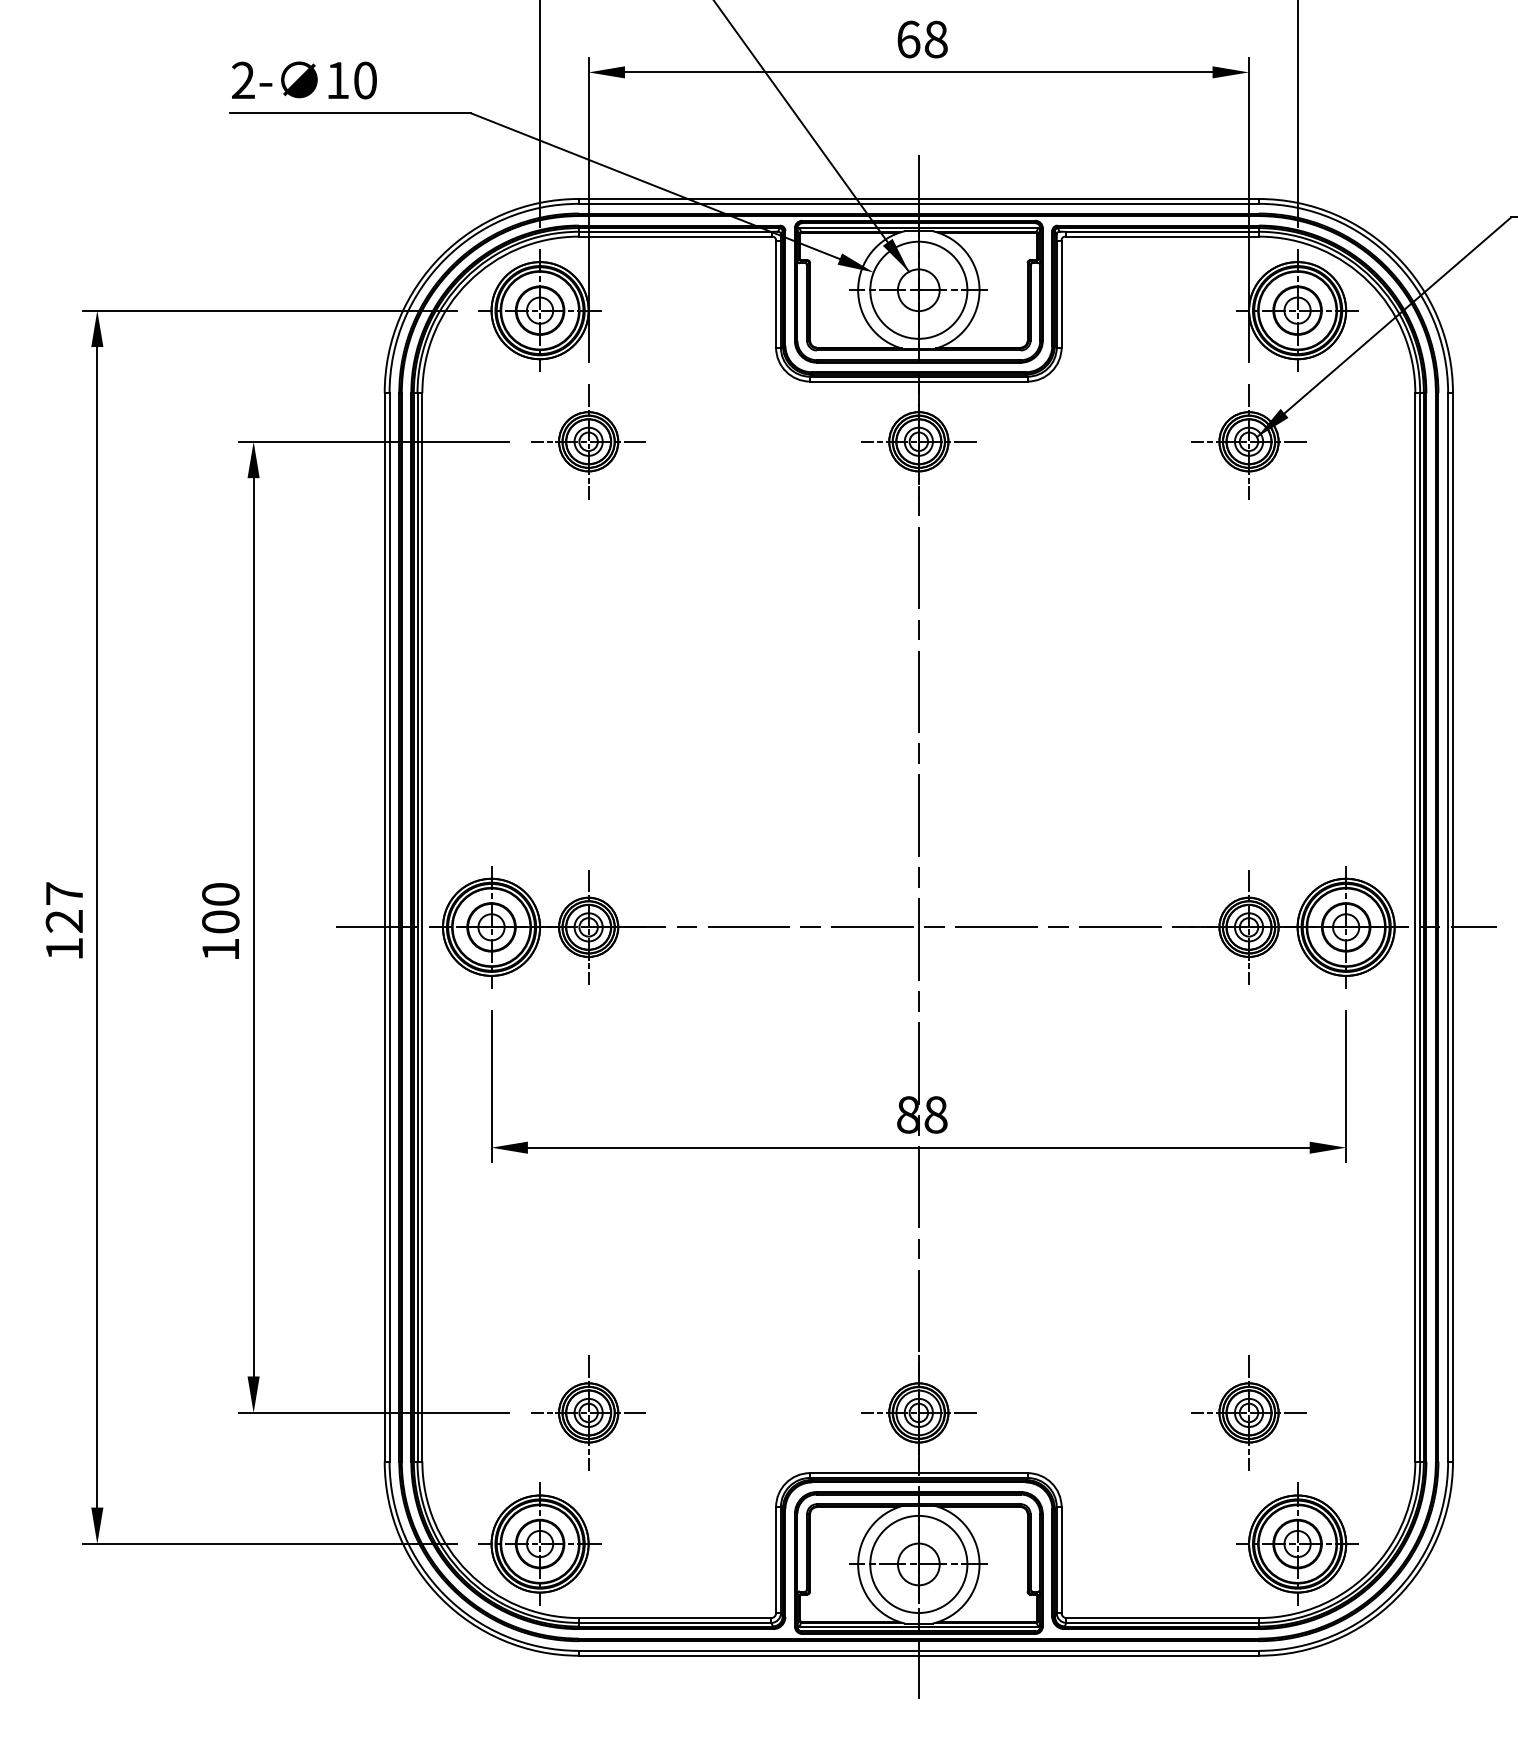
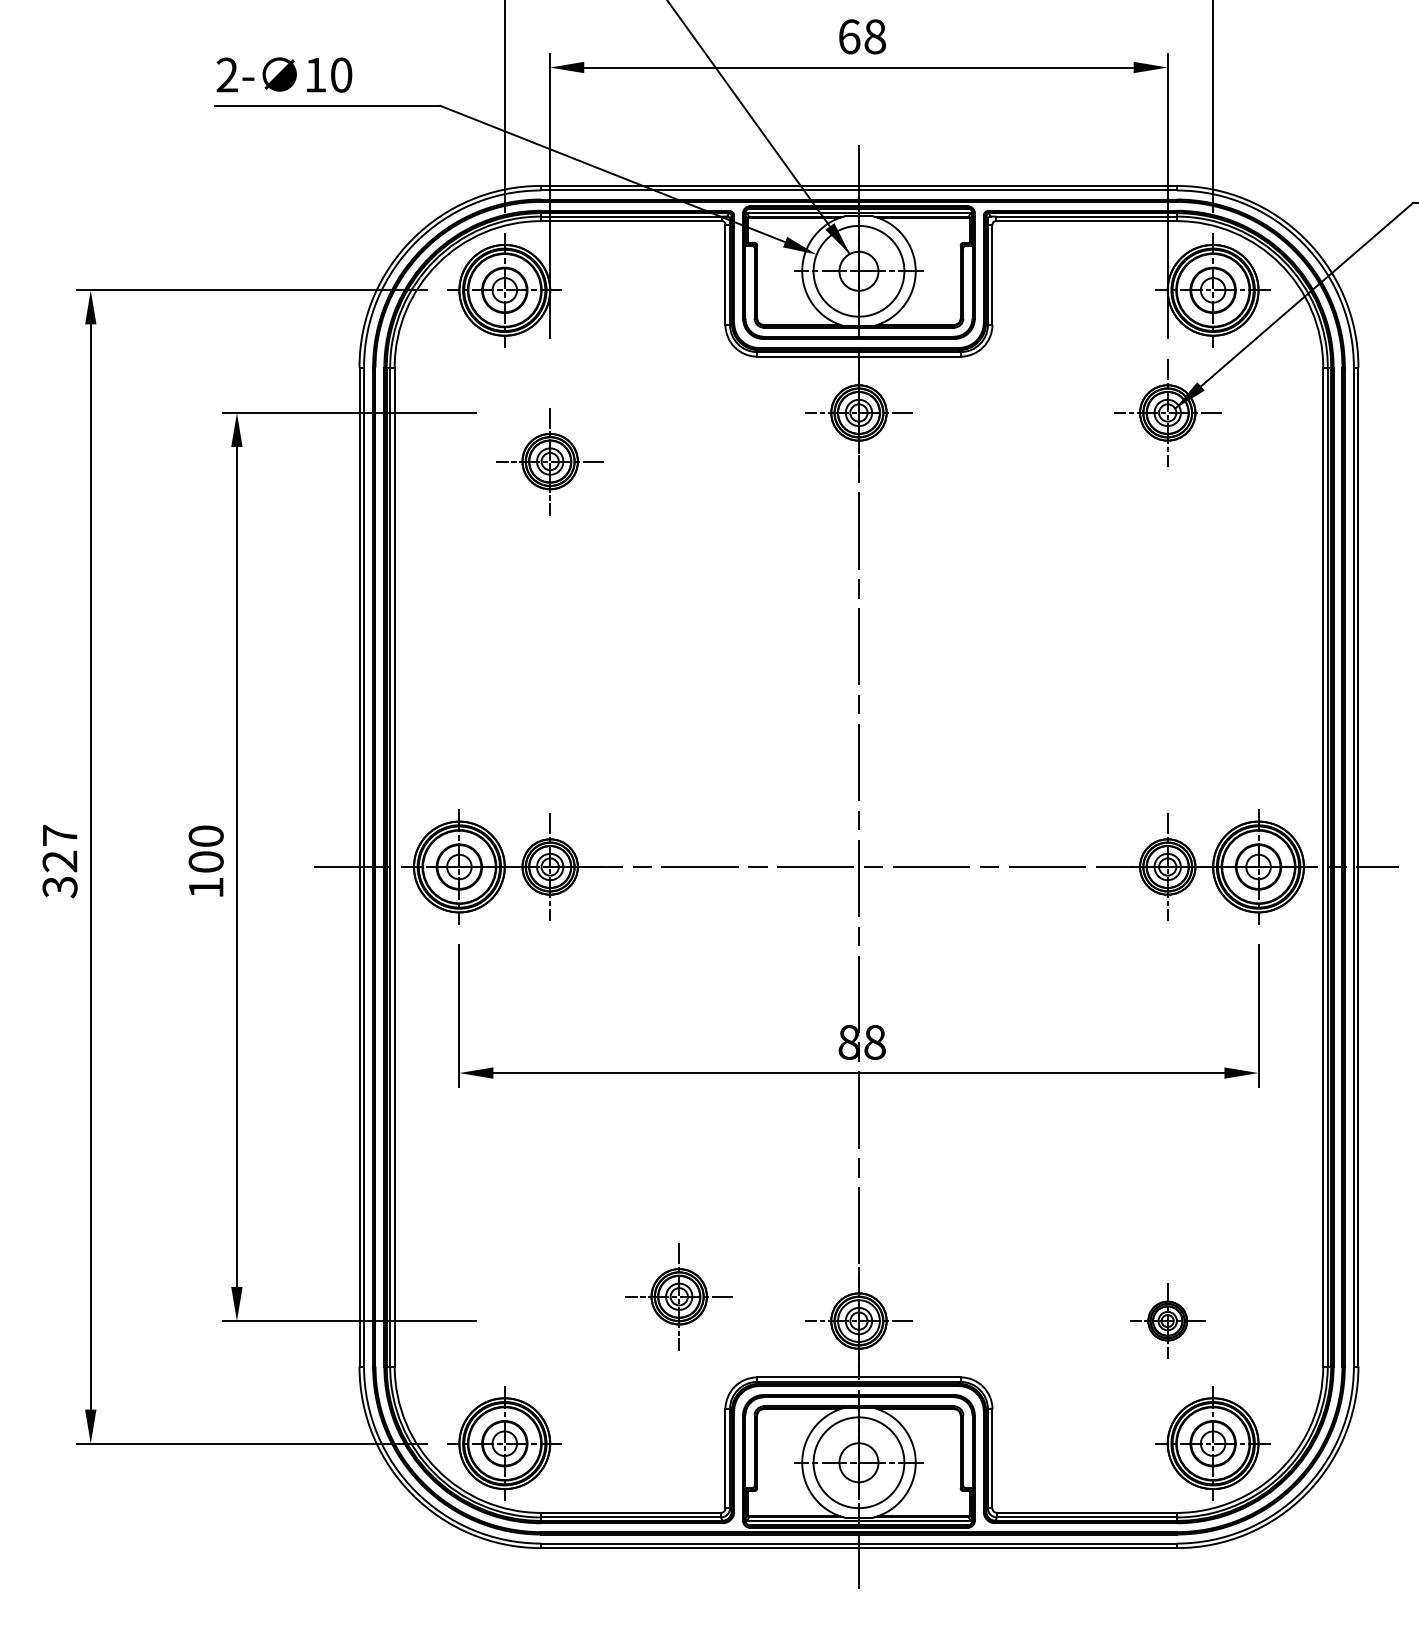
part: (588, 441) -> (550, 461), moved
text: (64, 948) -> (60, 886), 127 -> 327
part: (588, 1412) -> (679, 1296), moved
part: (1248, 1412) -> (1167, 1320), size x0.7

